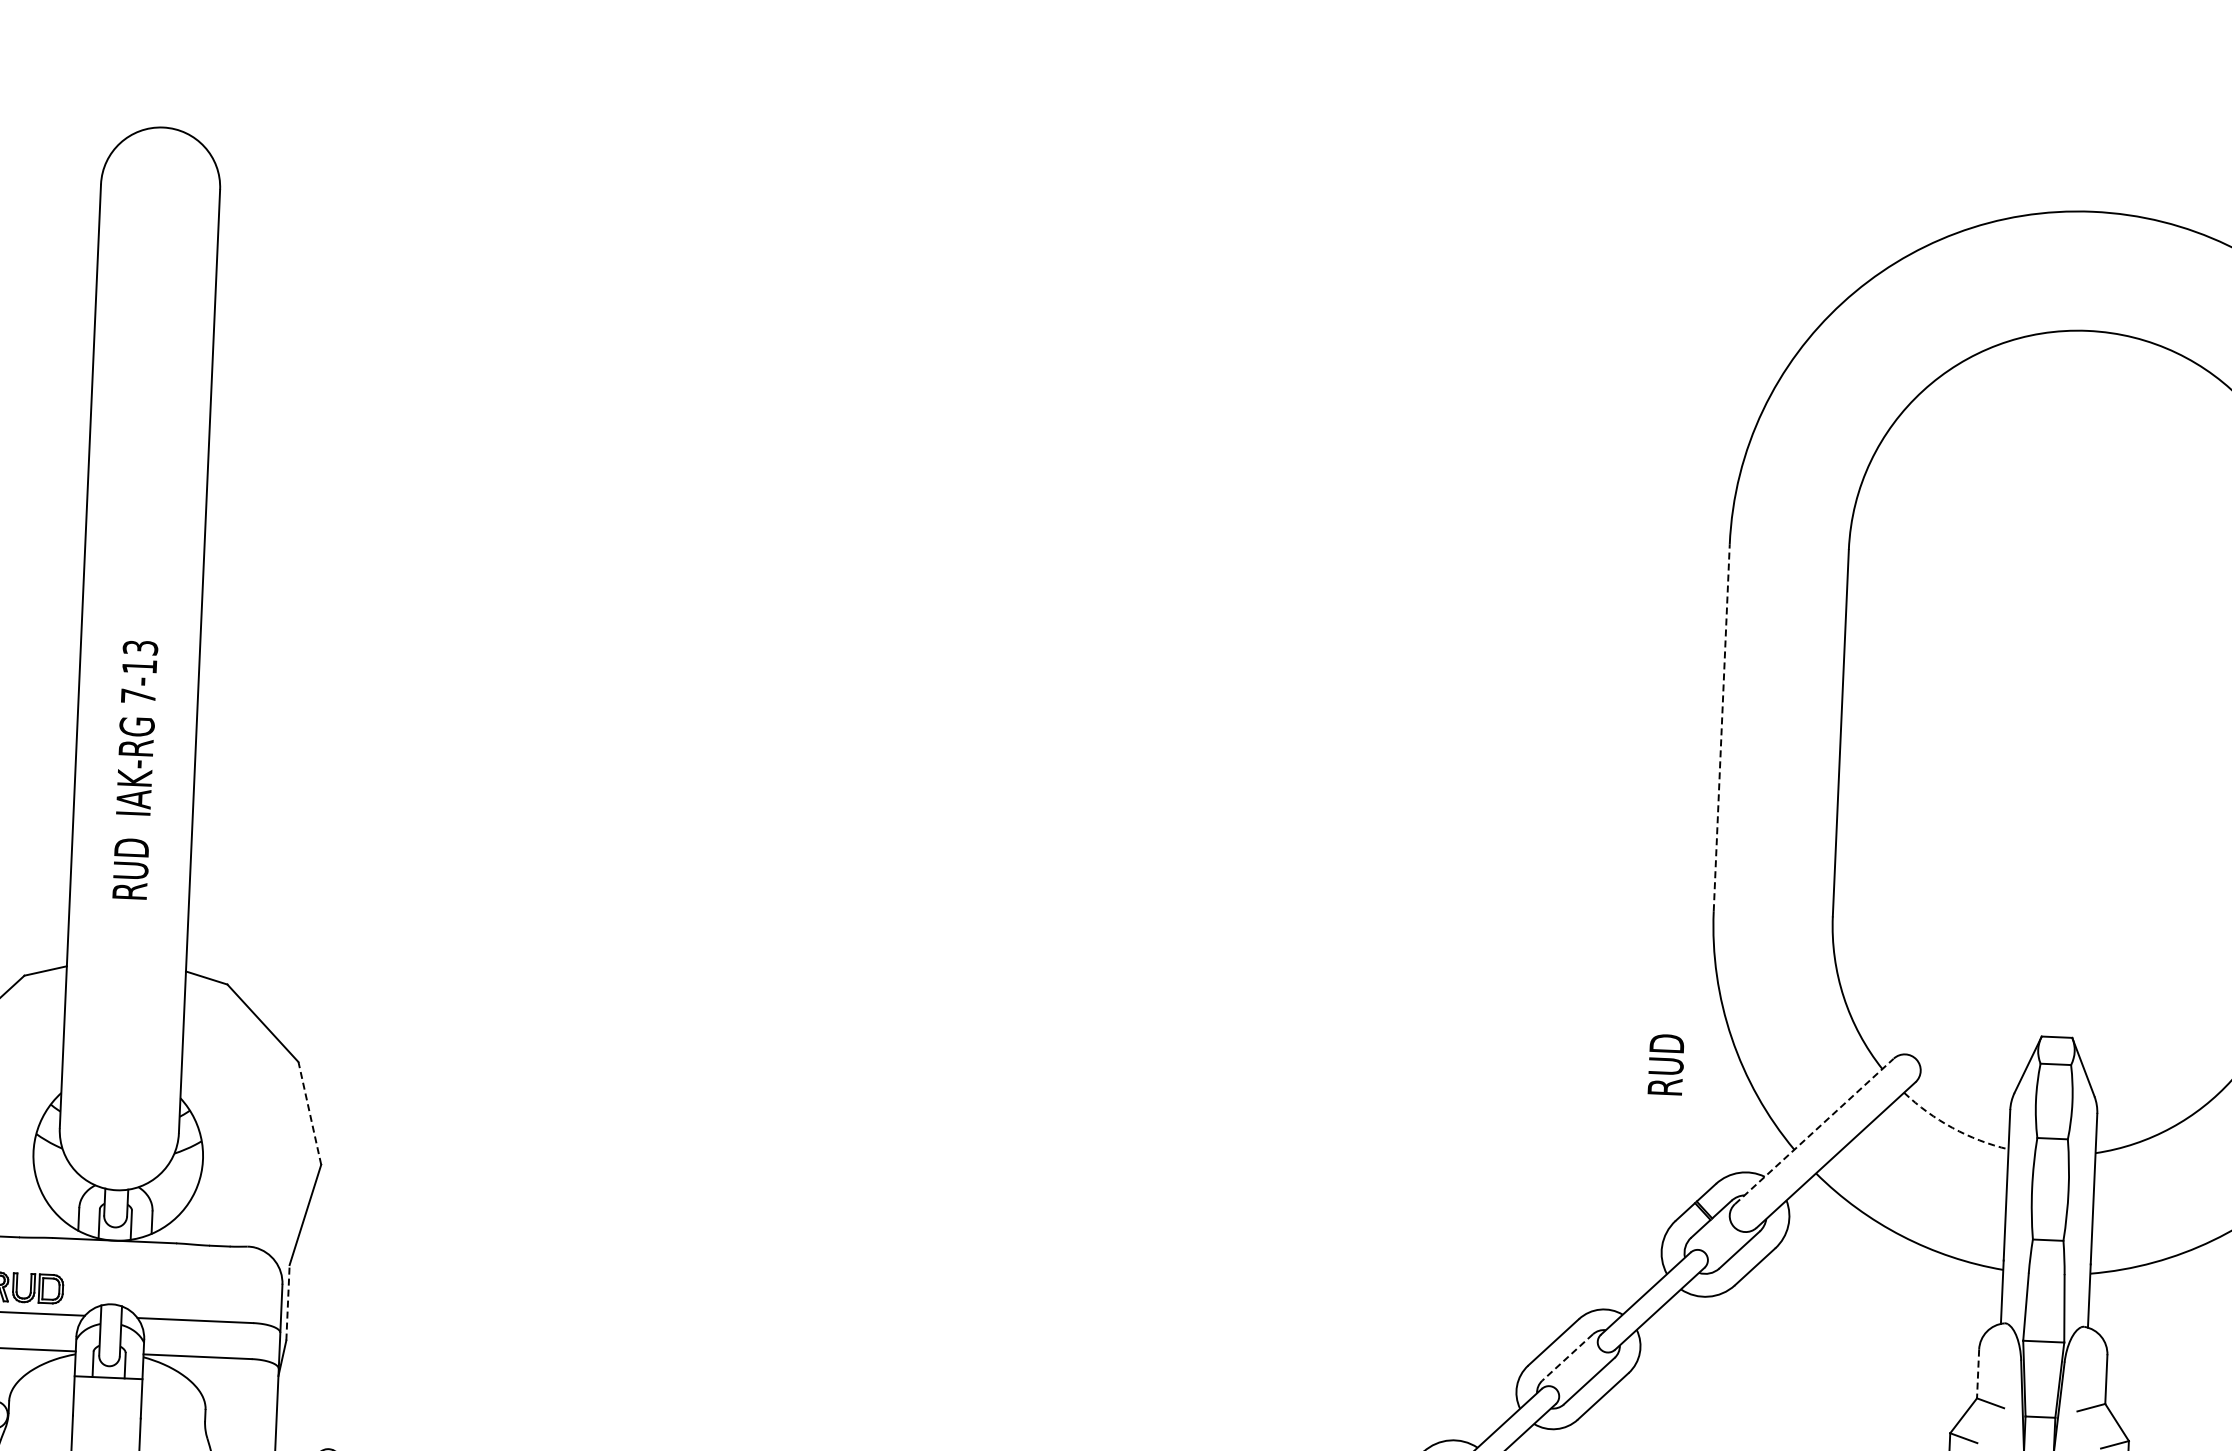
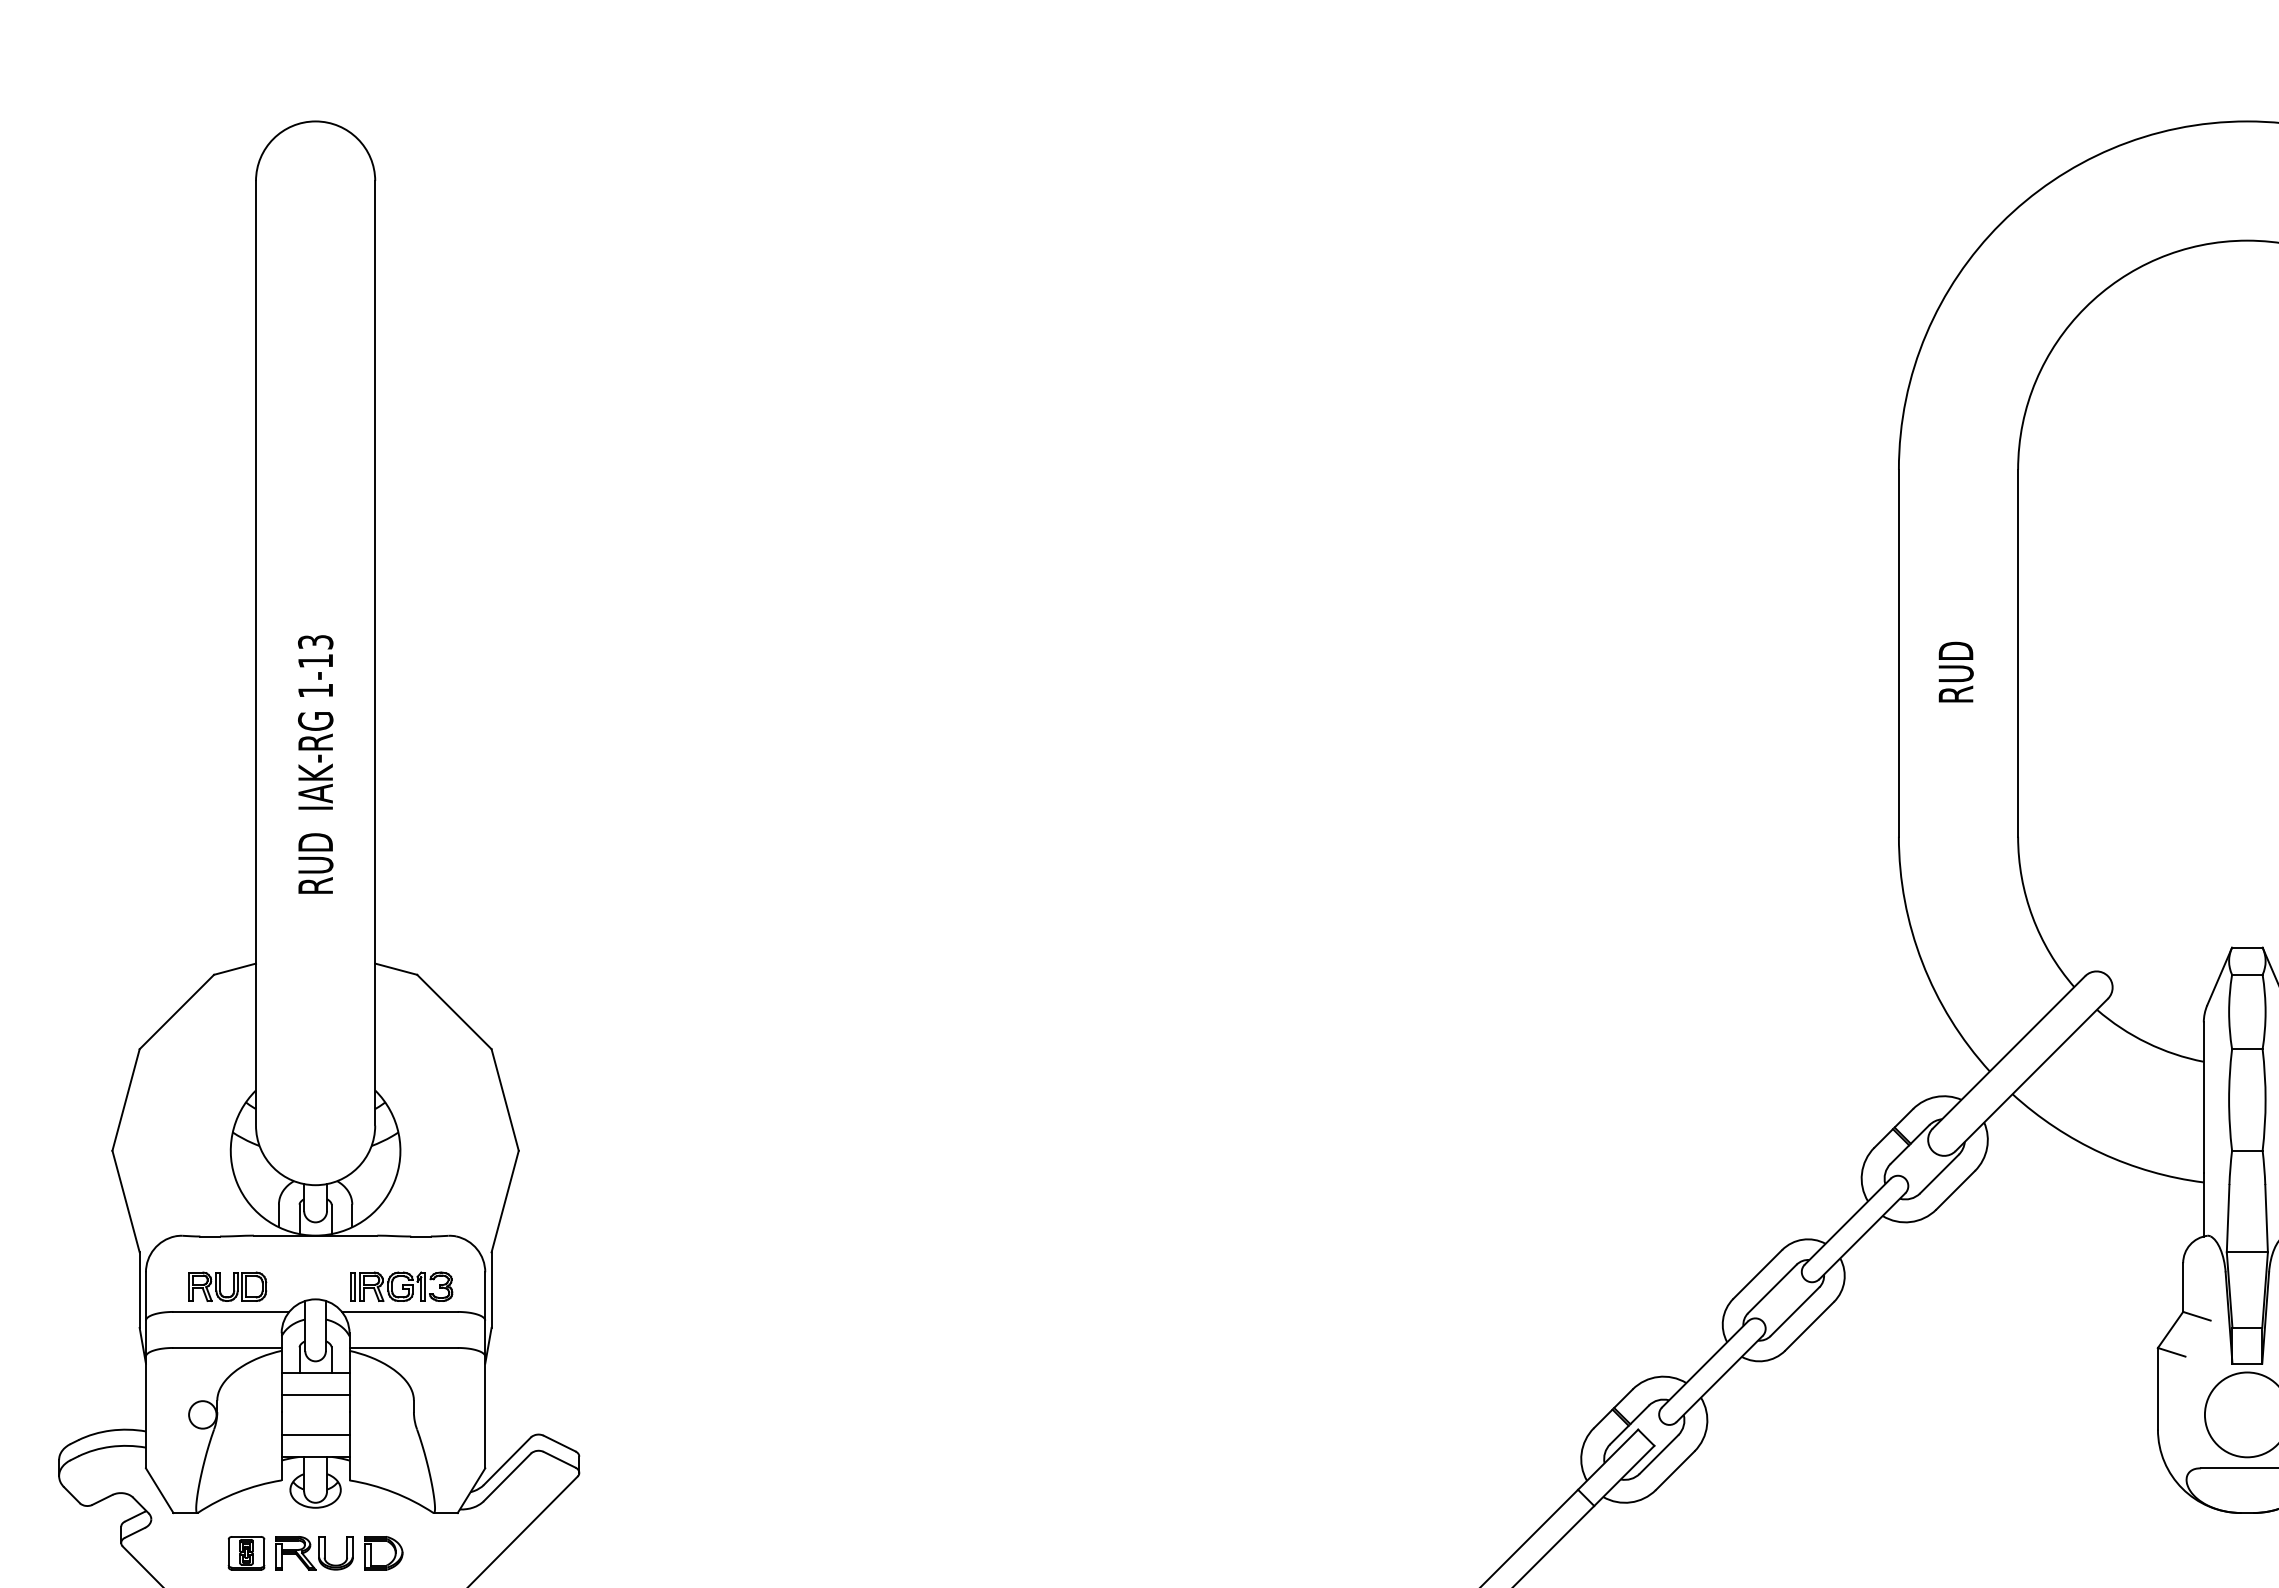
text: (138, 696) -> (315, 690), 7-13 -> 1-13
line: (1721, 727) -> (1898, 652), dashed -> solid
text: (1665, 1064) -> (1955, 671), moved
line: (310, 1113) -> (505, 1100), dashed -> solid
arc: (1952, 1127) -> (2146, 1042), dashed -> solid
line: (1813, 1131) -> (2008, 1052), dashed -> solid
part: (198, 1295) -> (401, 1286), added
line: (287, 1303) -> (491, 1290), dashed -> solid
line: (1567, 1358) -> (1772, 1289), dashed -> solid
line: (1978, 1374) -> (2183, 1288), dashed -> solid
line: (107, 1400) -> (315, 1395), added
line: (105, 1439) -> (315, 1434), added

